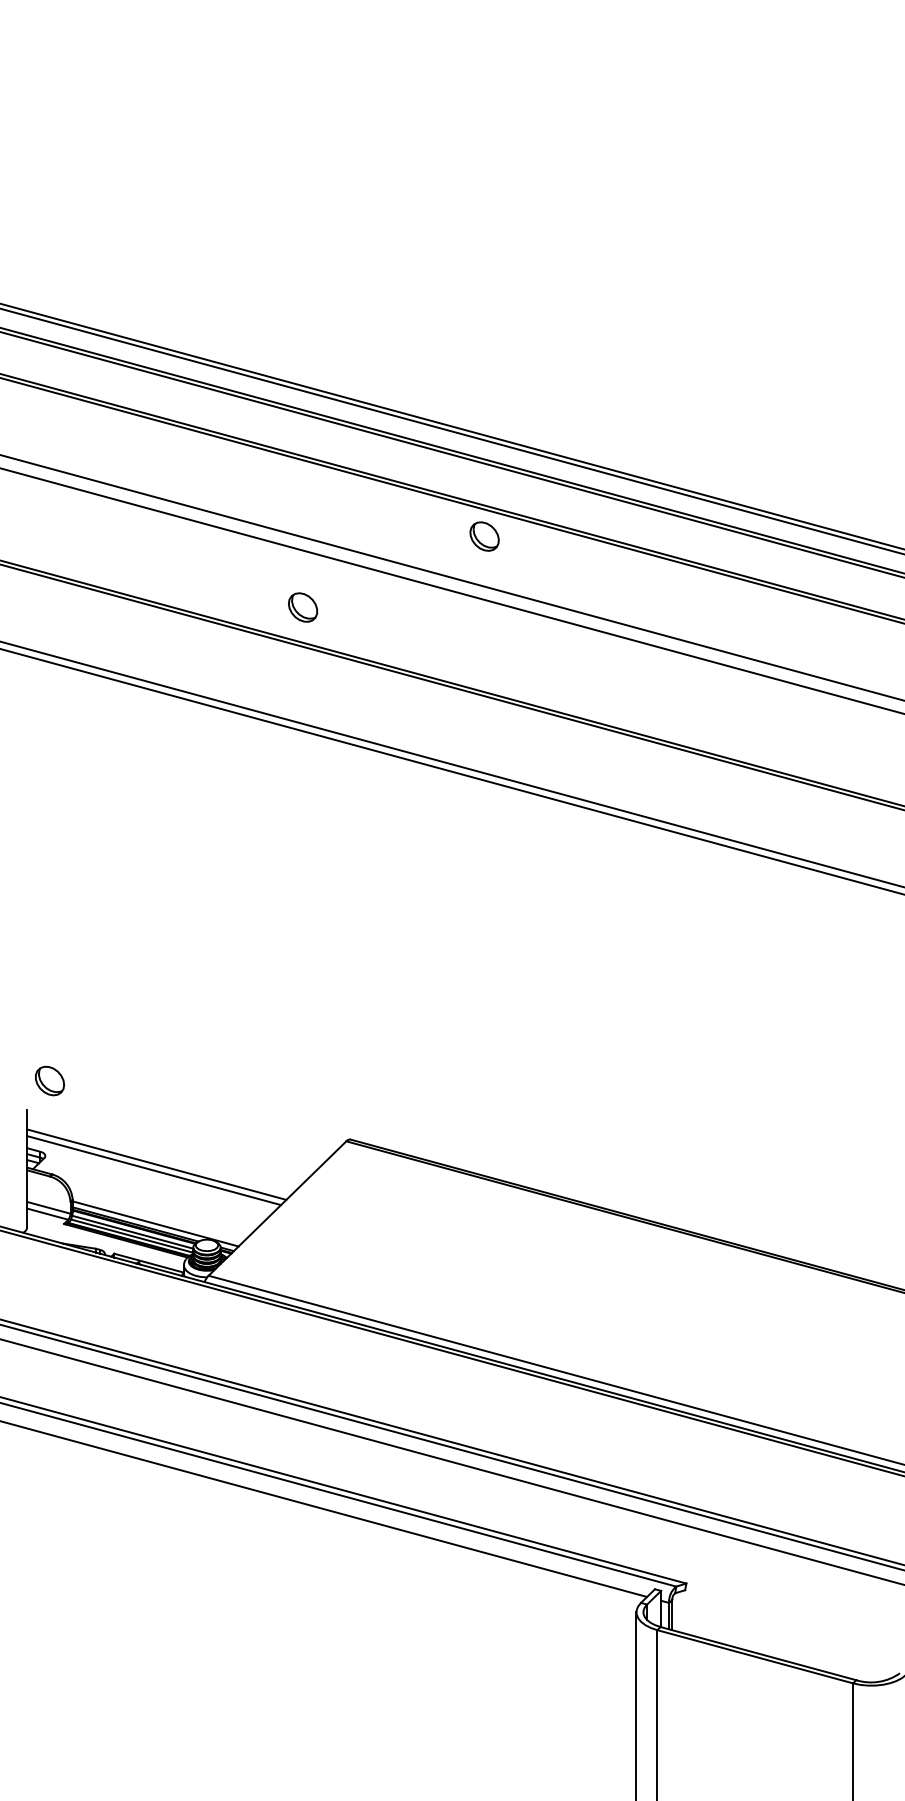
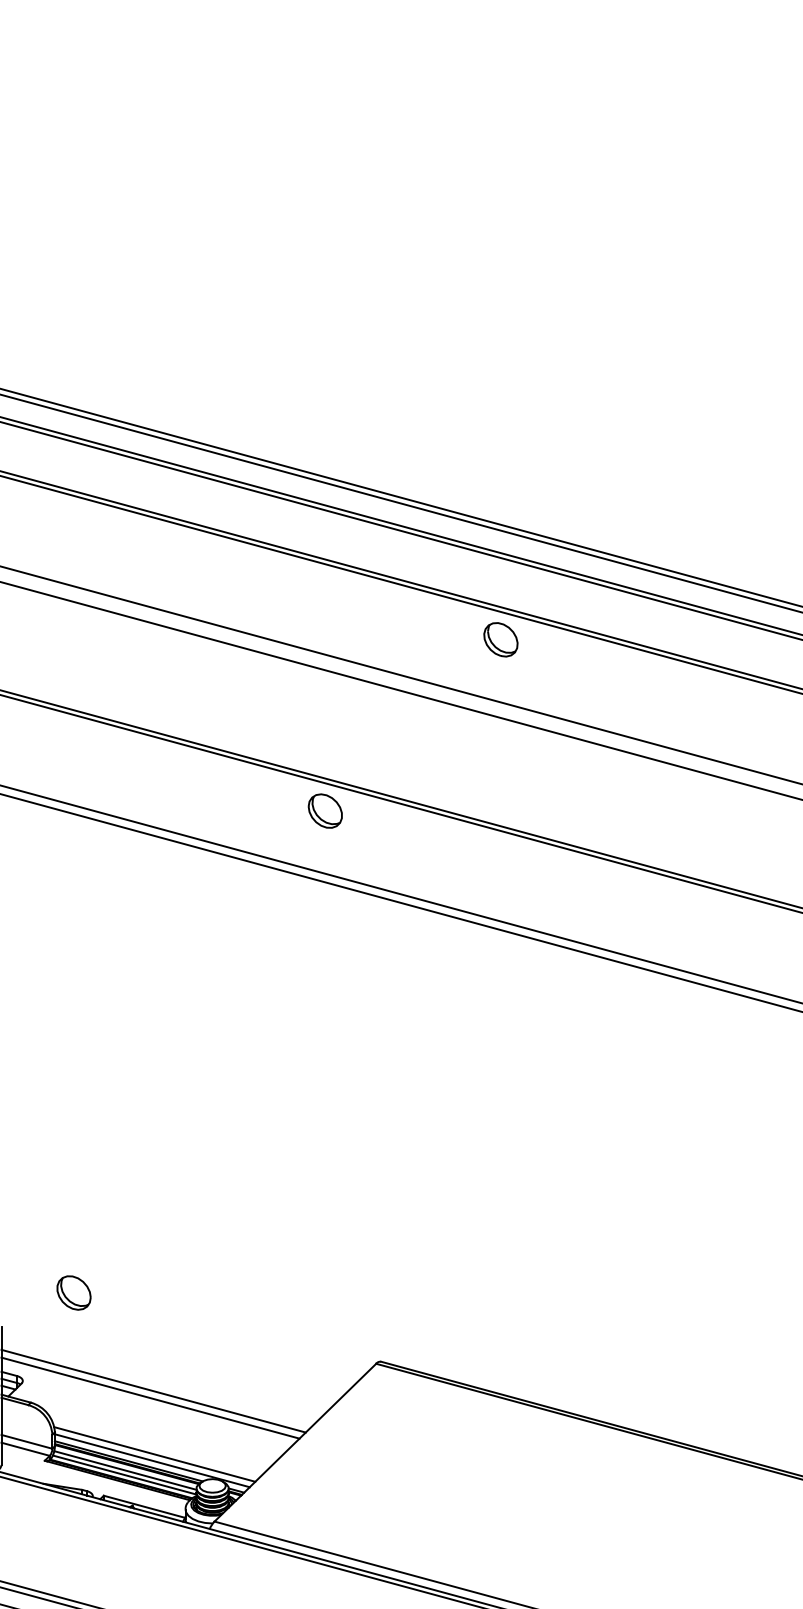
part: (484, 536) -> (500, 639), moved
part: (302, 607) -> (324, 811), moved
part: (49, 1080) -> (73, 1292), moved
line: (157, 1218) -> (154, 1454), added

